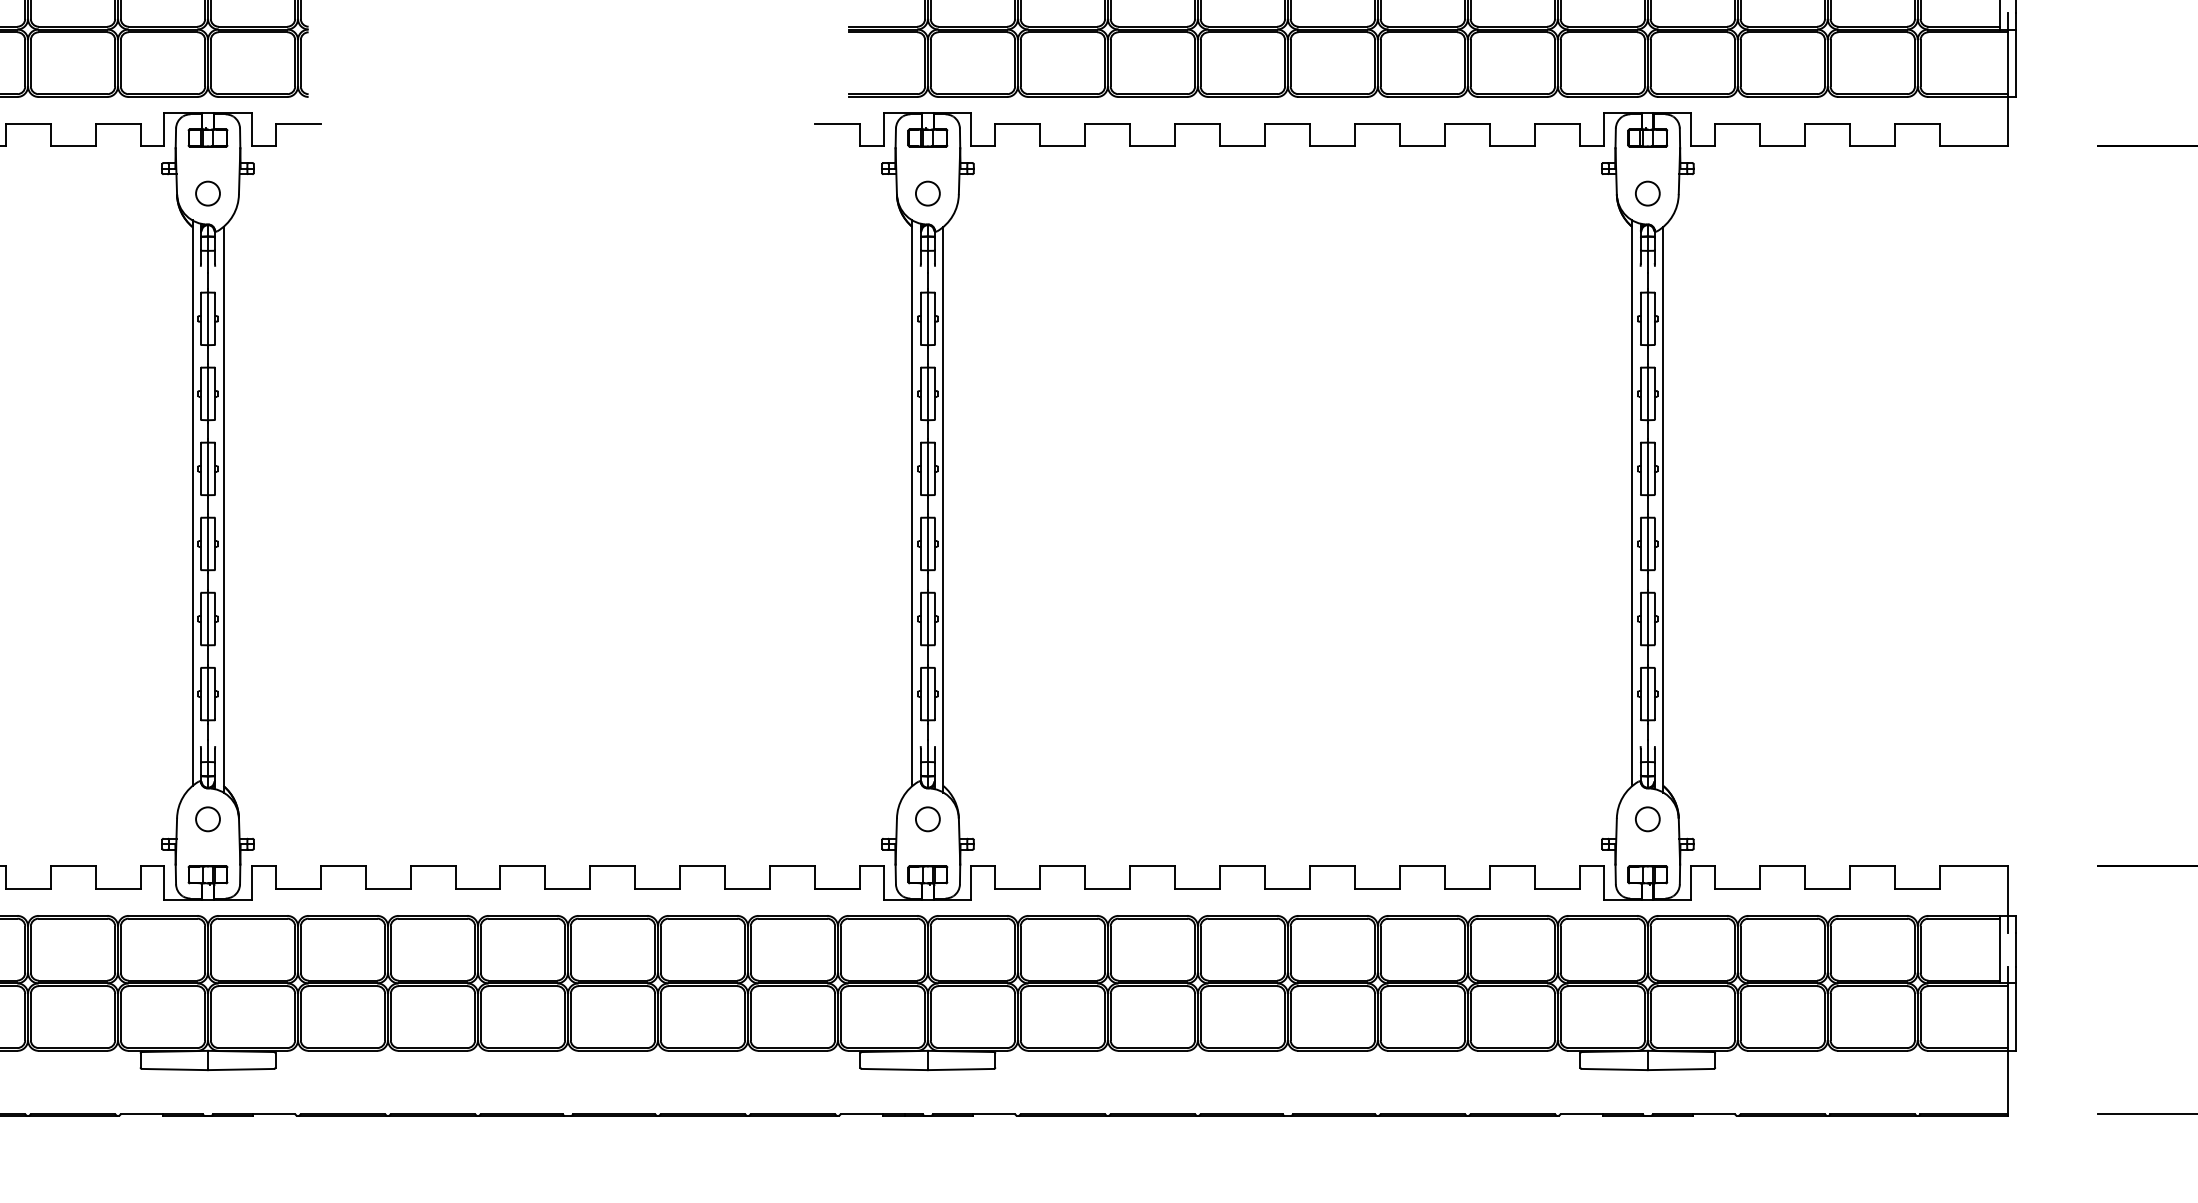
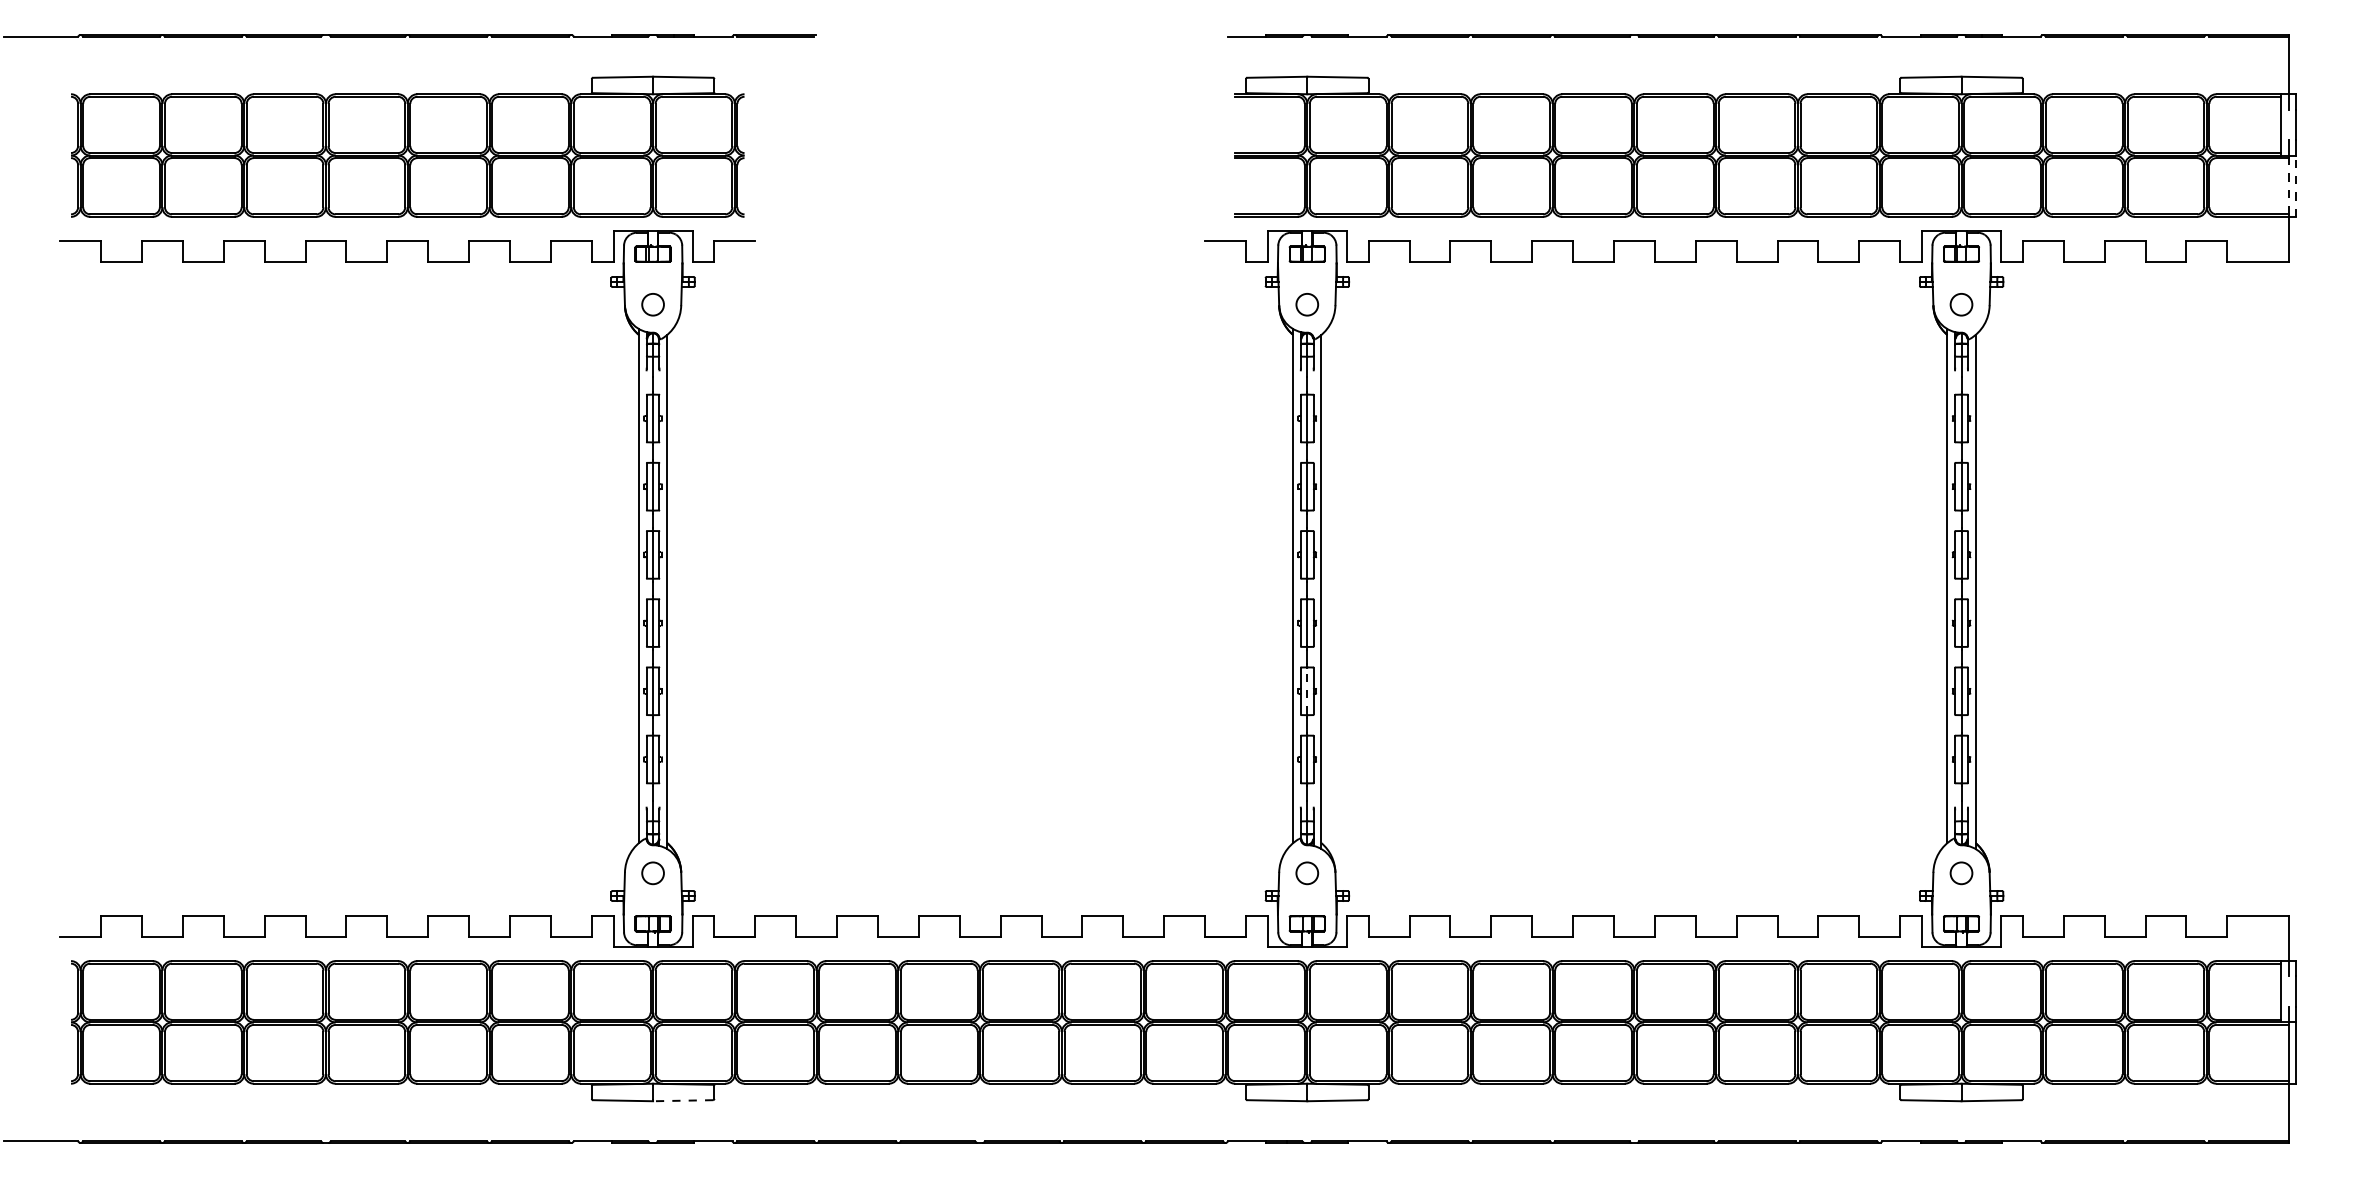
line: (2007, 62) -> (2288, 185), solid -> dashed
line: (2015, 63) -> (2295, 186), solid -> dashed
line: (928, 618) -> (1307, 690), solid -> dashed
line: (240, 1069) -> (682, 1100), solid -> dashed

